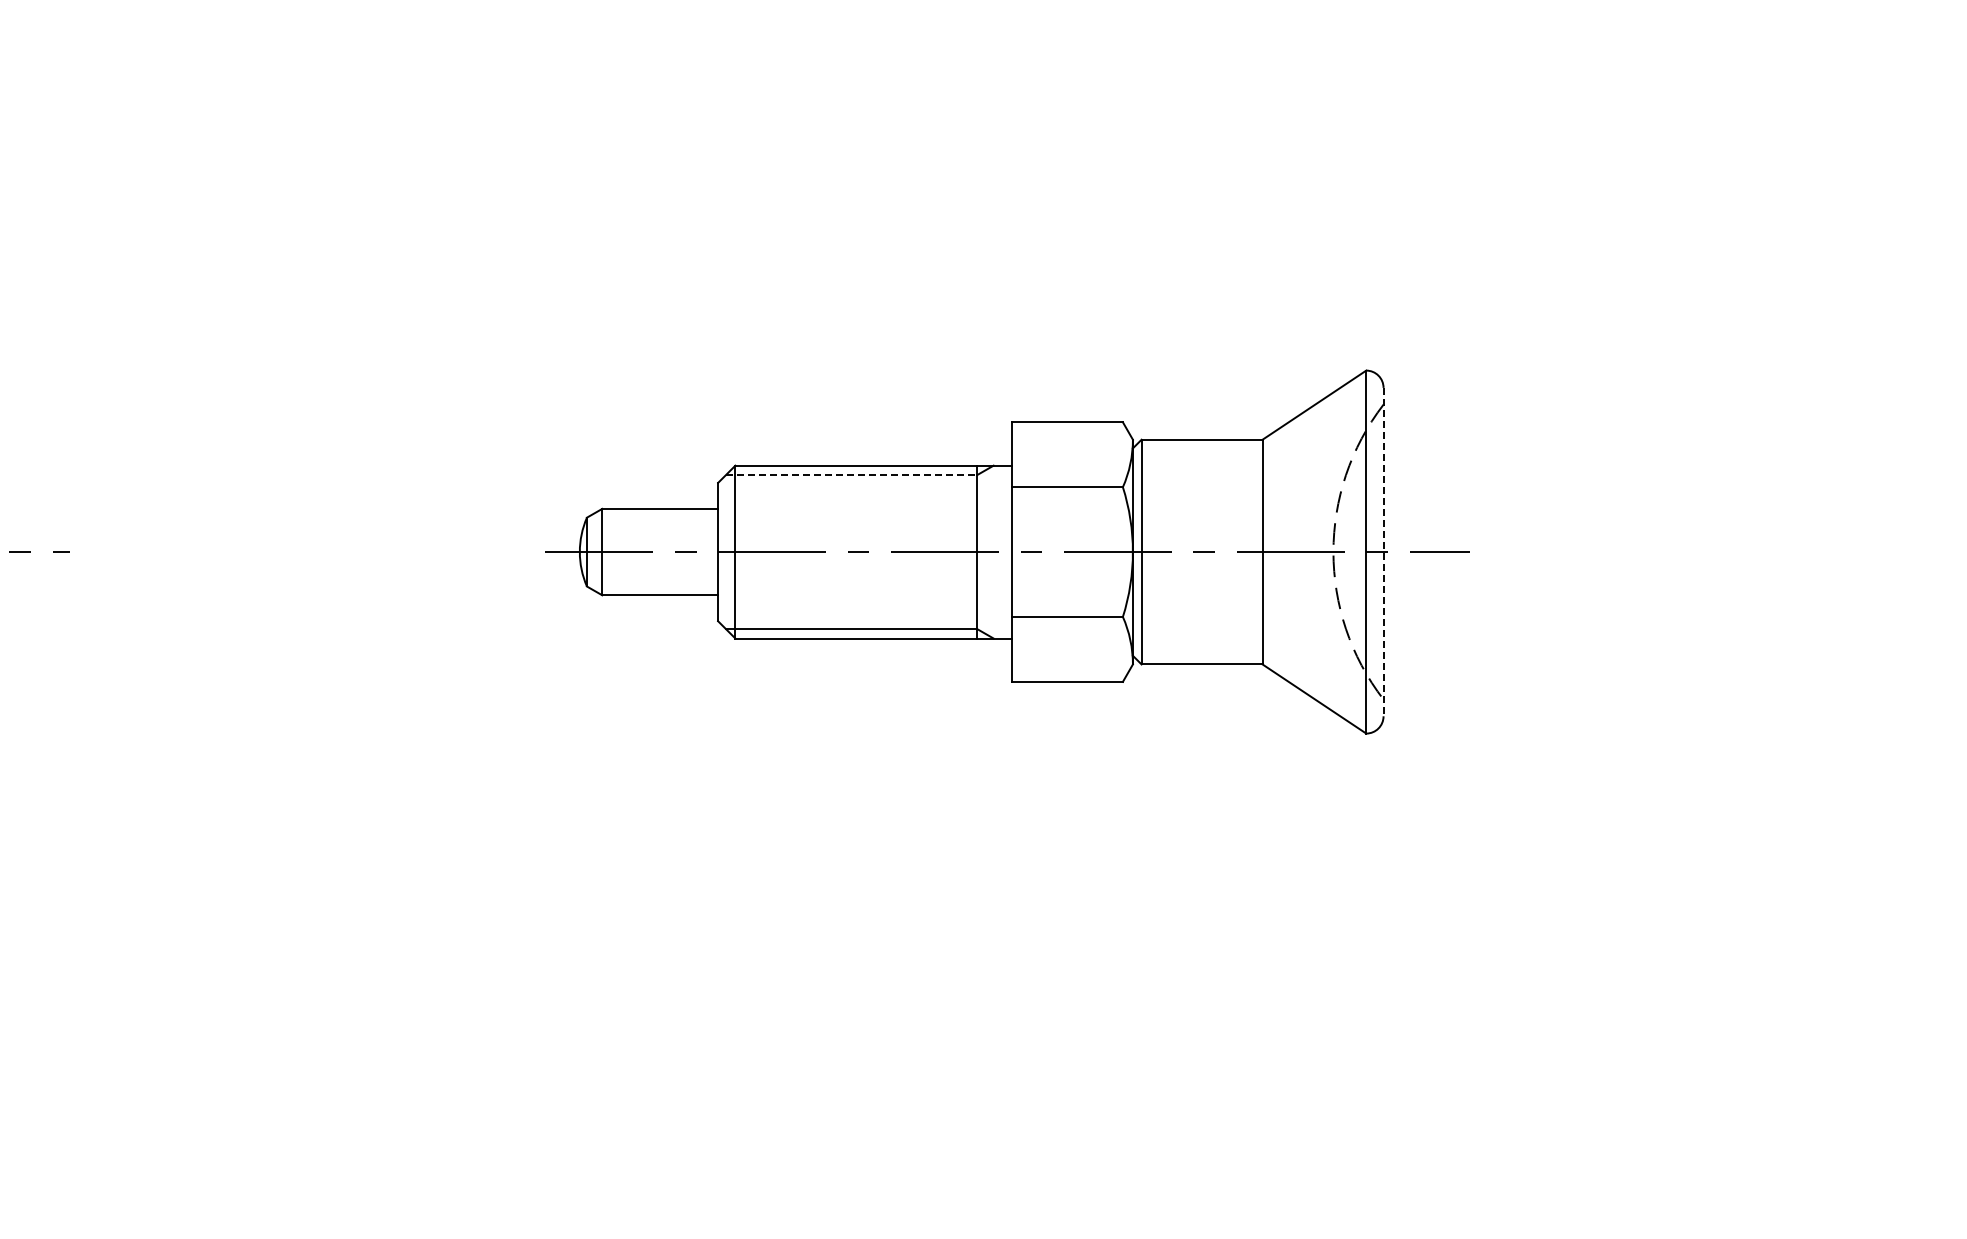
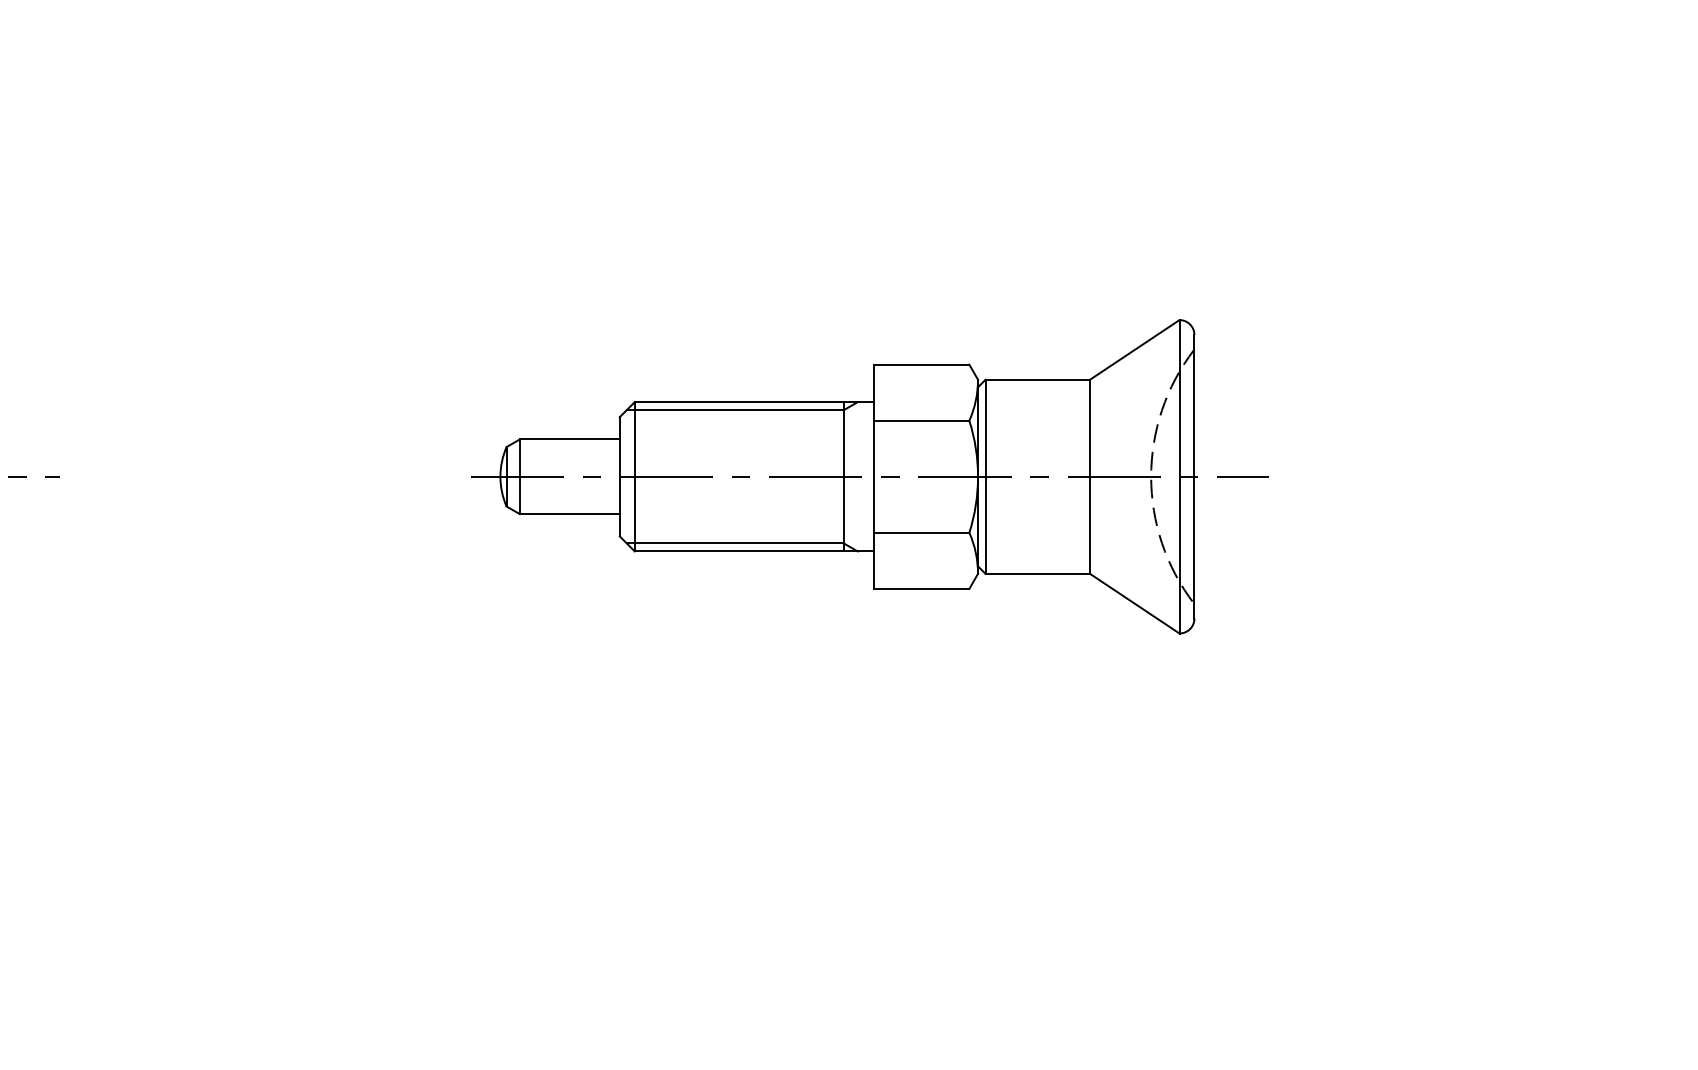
line: (851, 475) -> (735, 410), dashed -> solid
line: (1383, 552) -> (1194, 477), dashed -> solid

